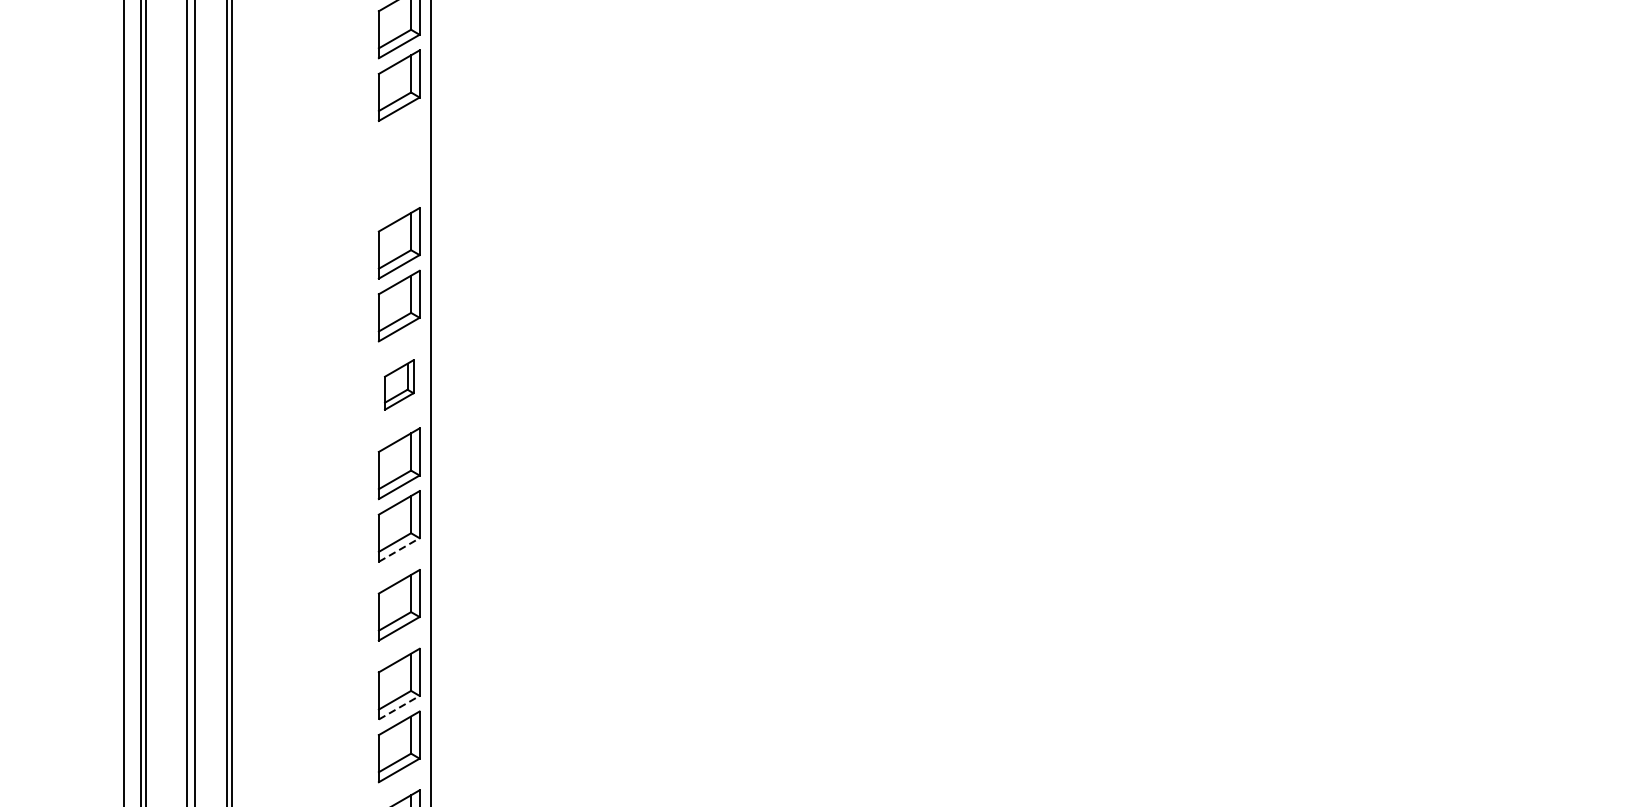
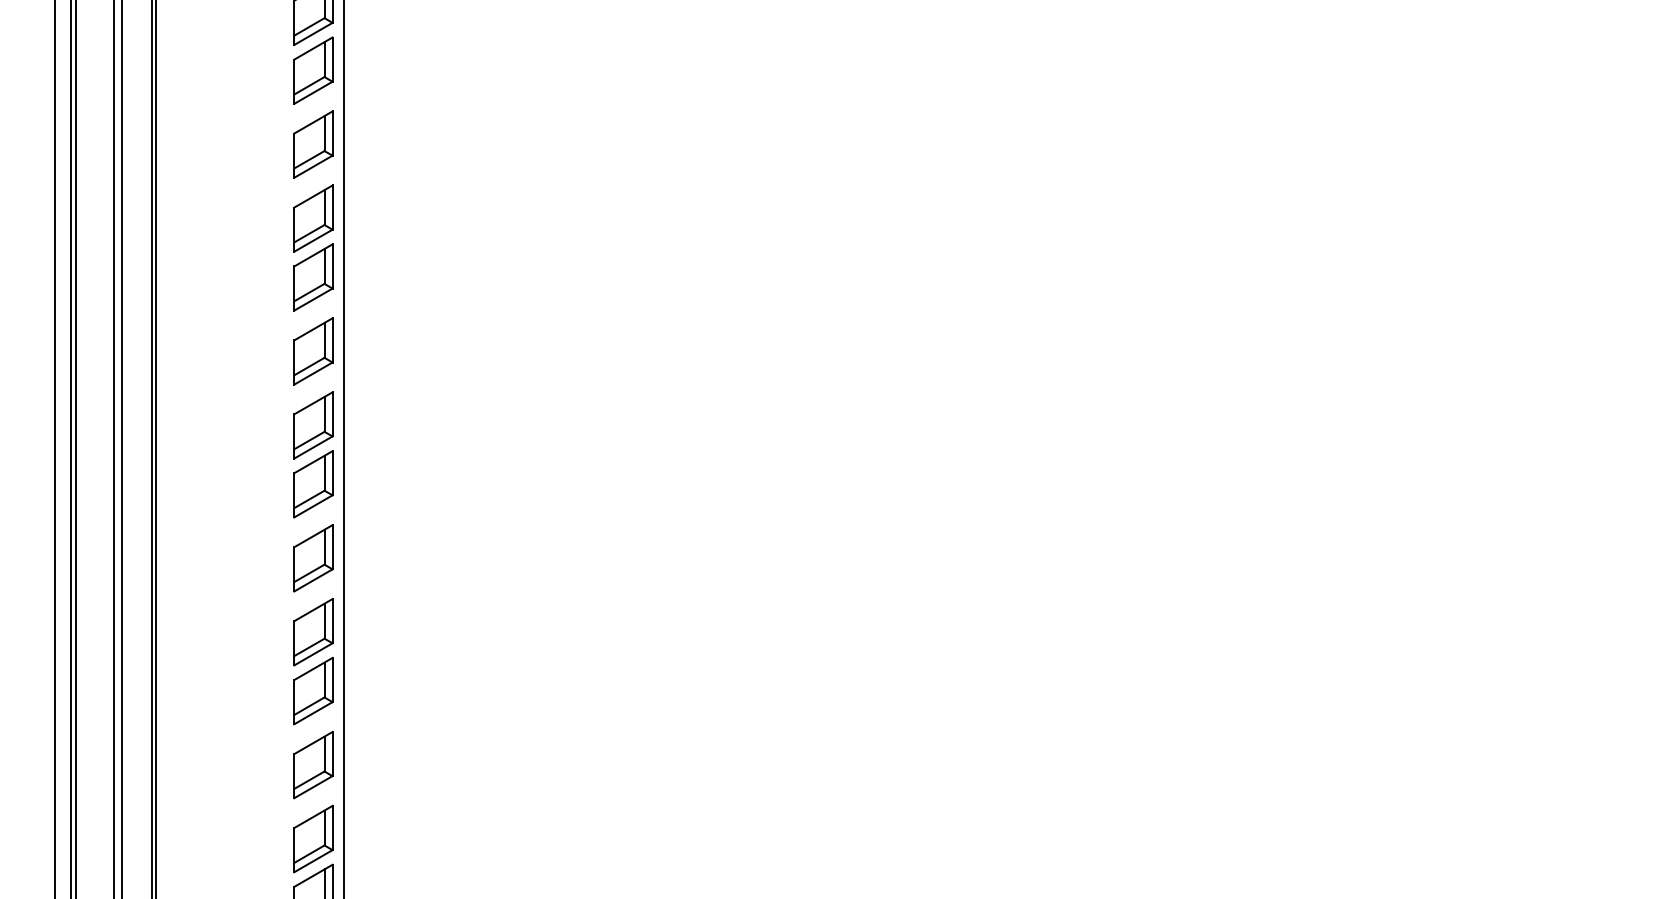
part: (399, 164) -> (313, 351), added
part: (399, 385) -> (313, 558), size x1.43
line: (399, 549) -> (313, 712), dashed -> solid
line: (399, 706) -> (313, 860), dashed -> solid

